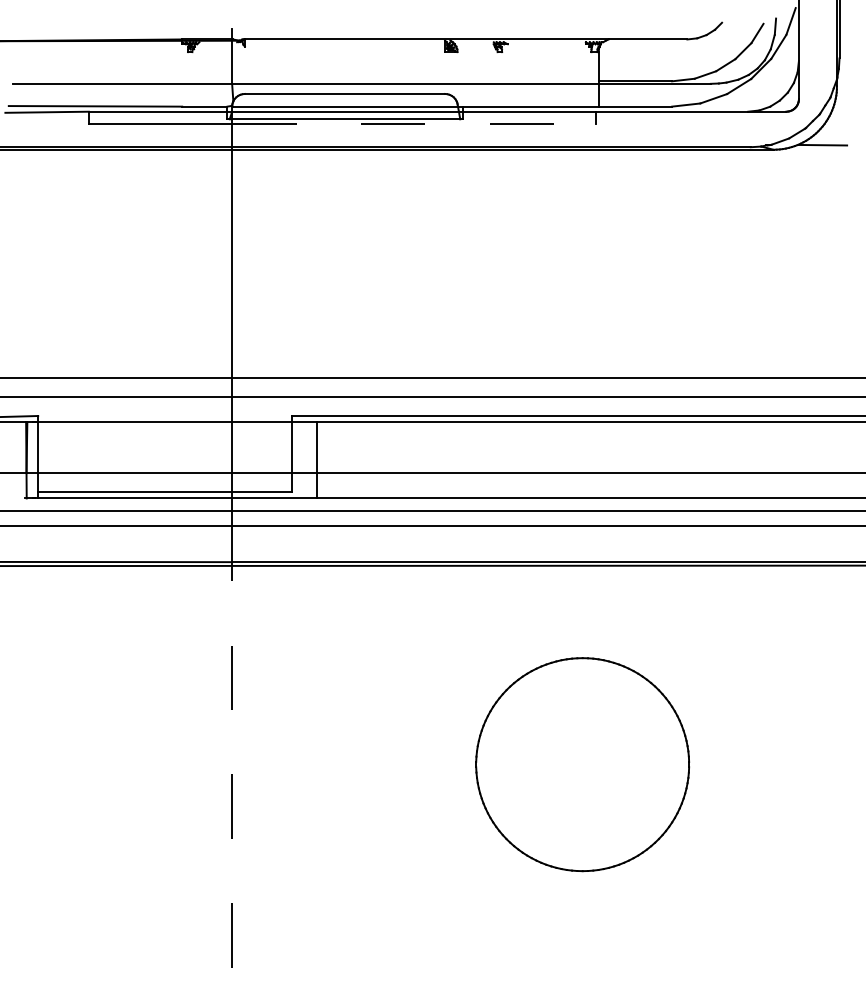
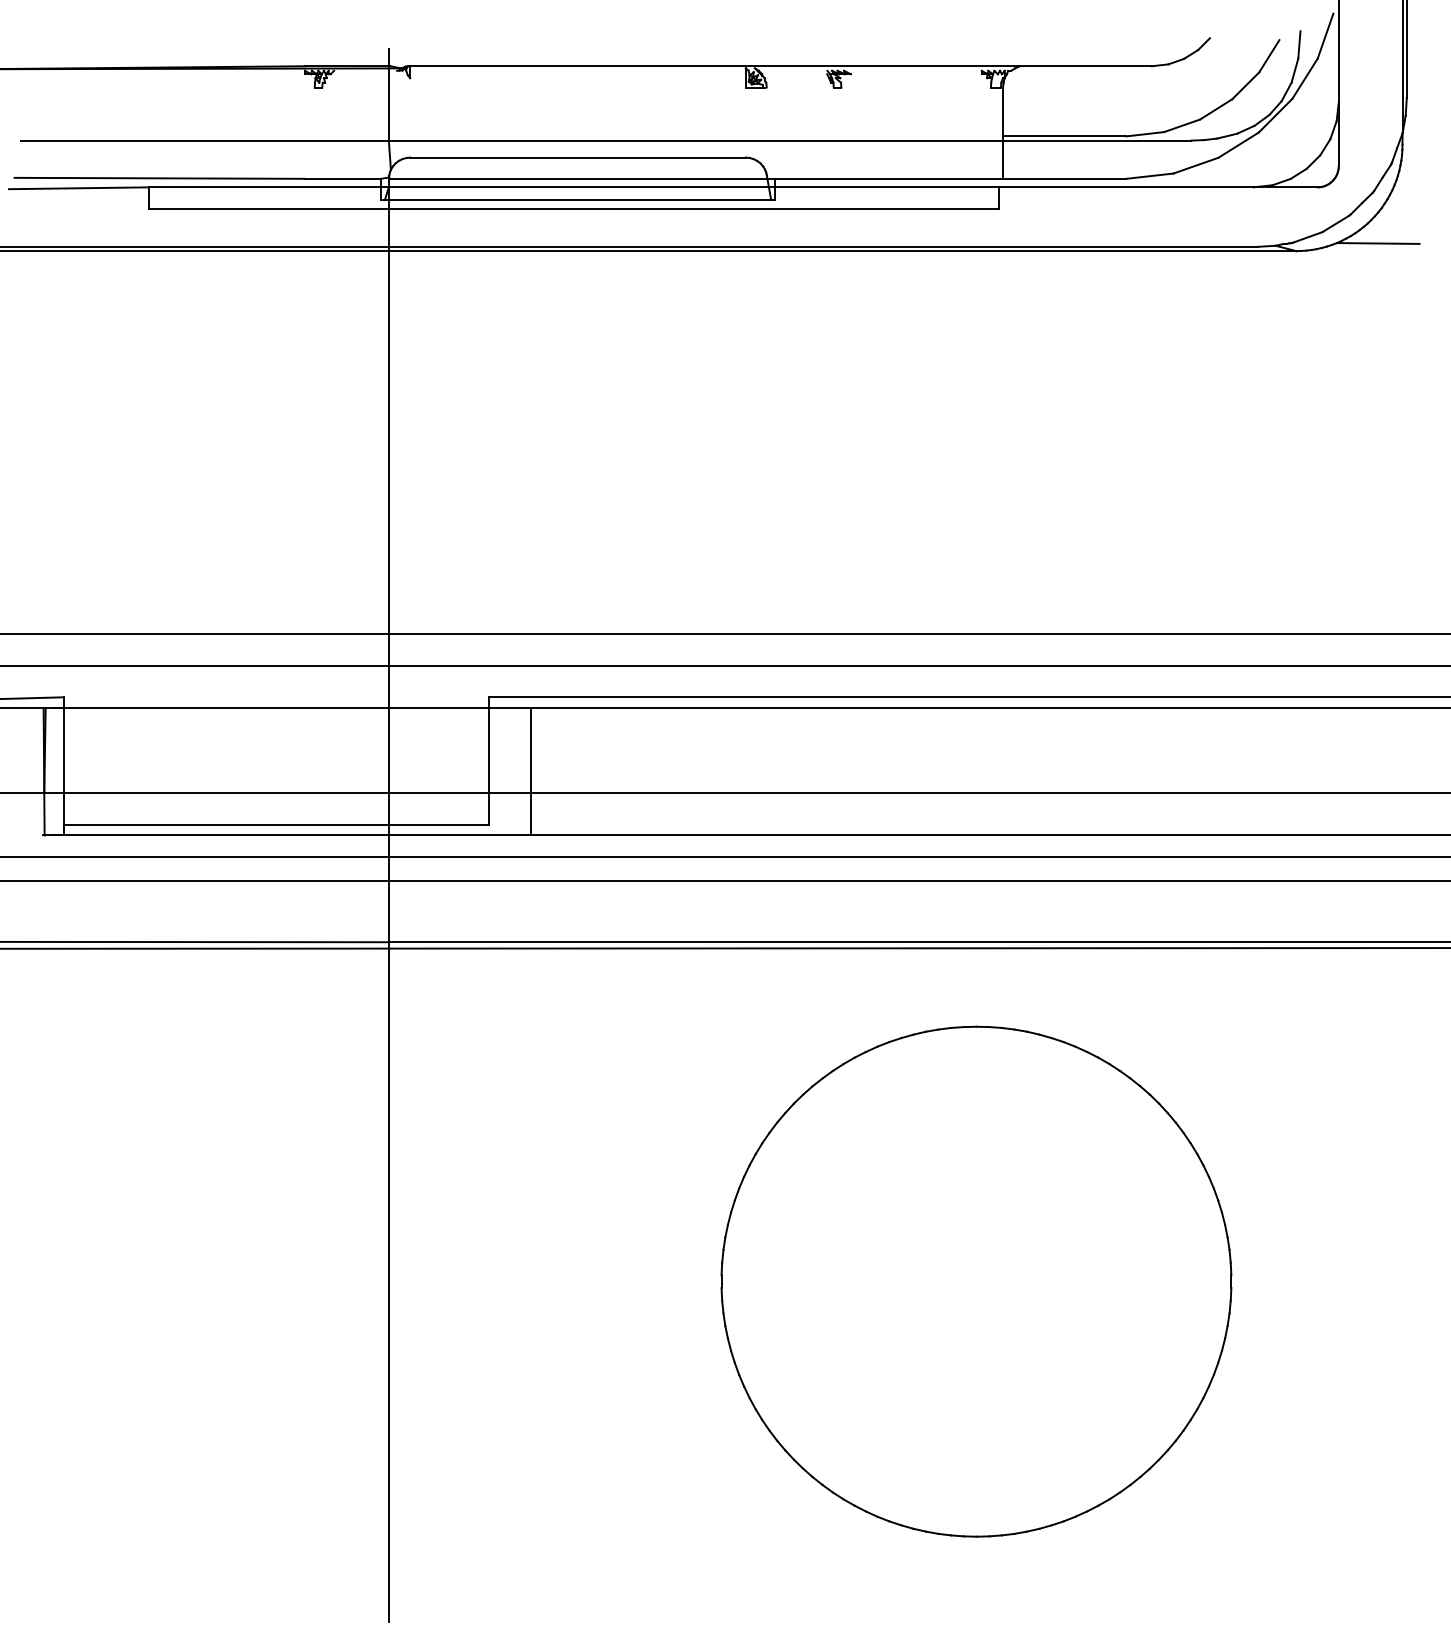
line: (414, 124) -> (694, 208), dashed -> solid
line: (232, 764) -> (389, 1281), dashed -> solid
part: (582, 764) -> (976, 1281), size x1.43

